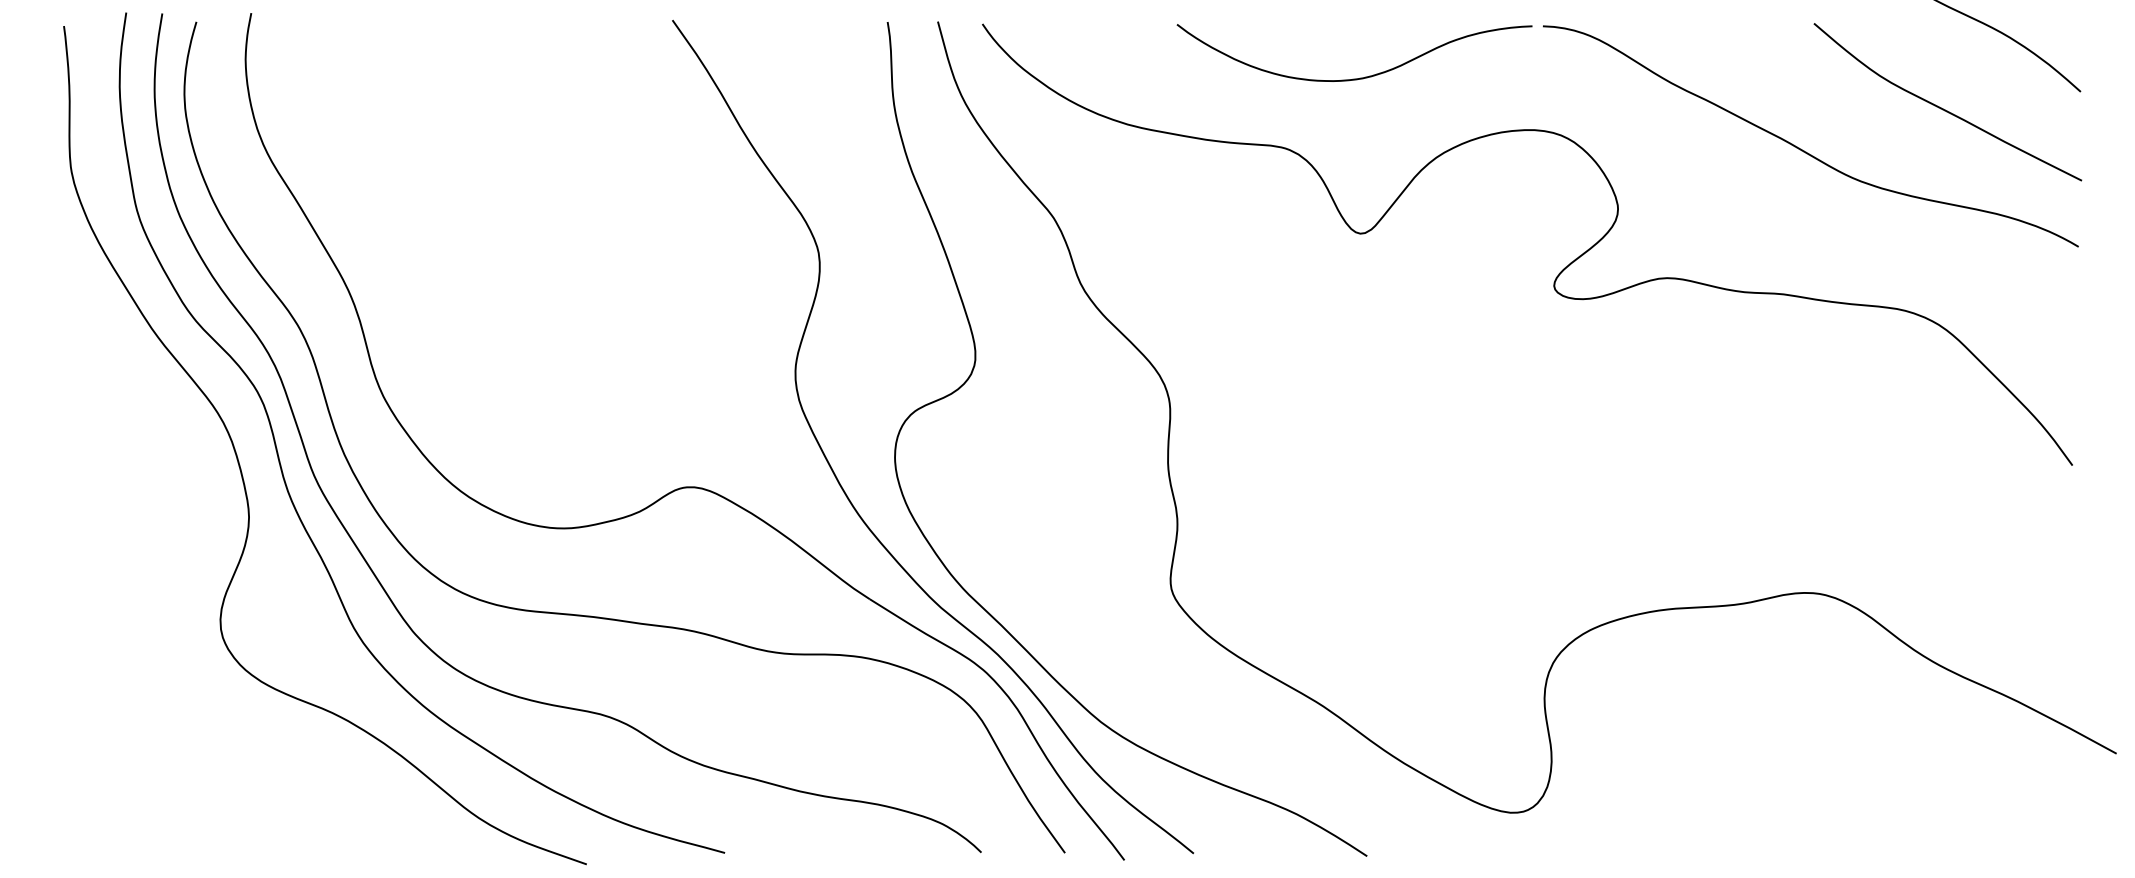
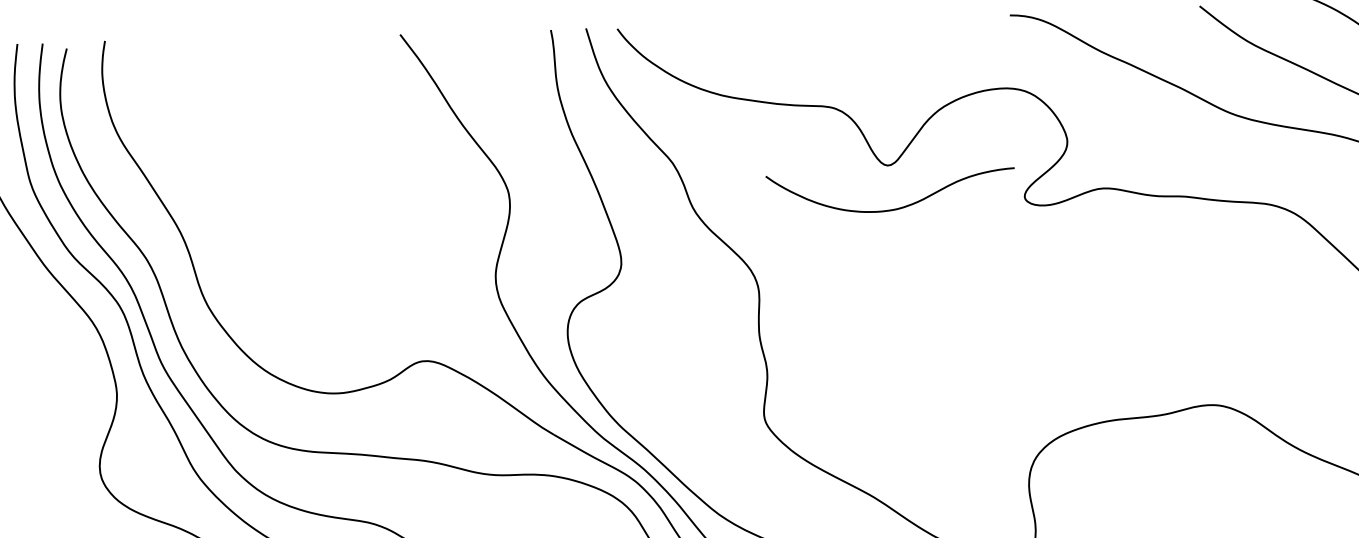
curve: (1360, 77) -> (895, 208), moved

